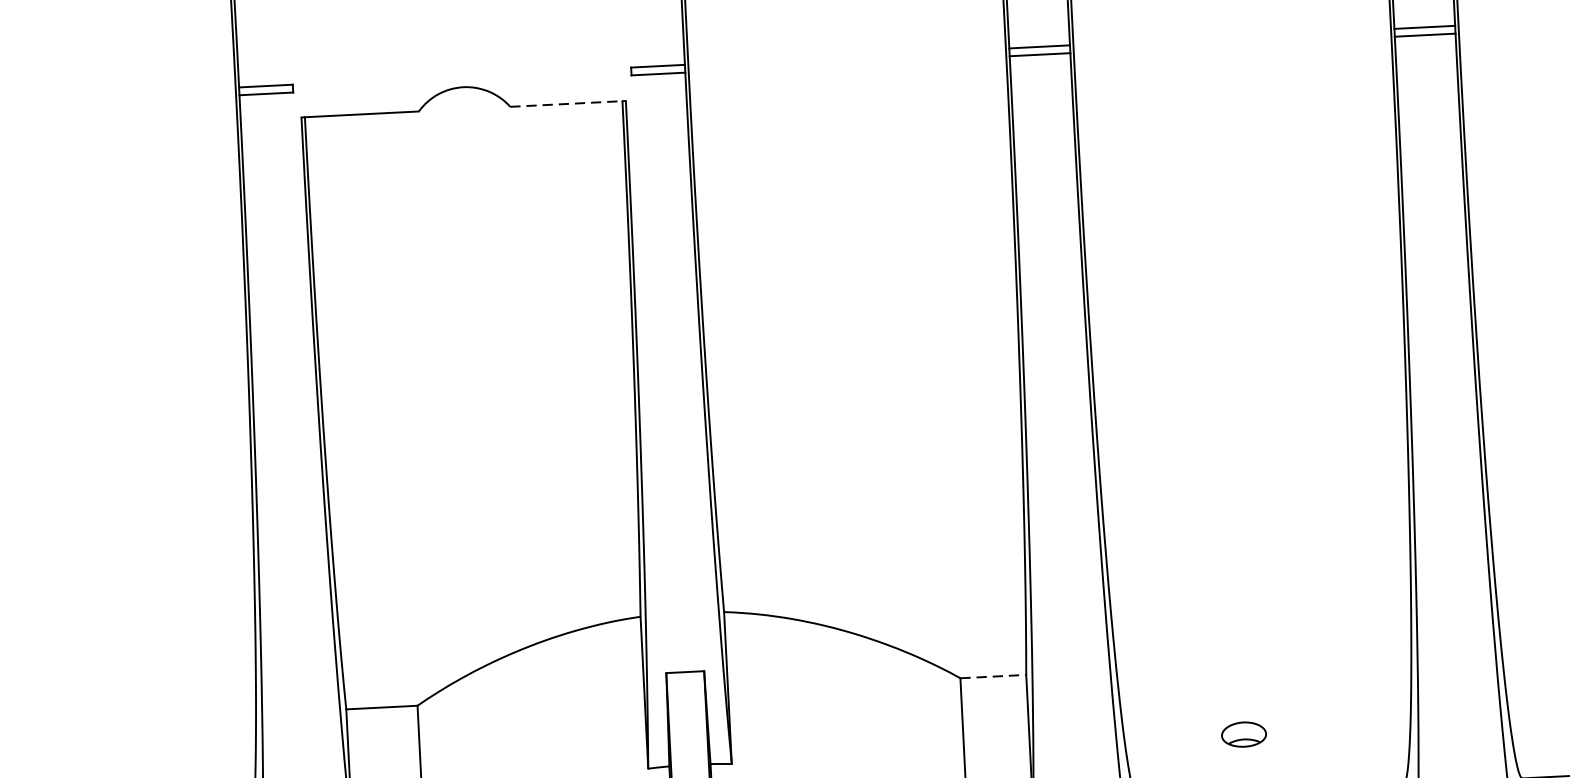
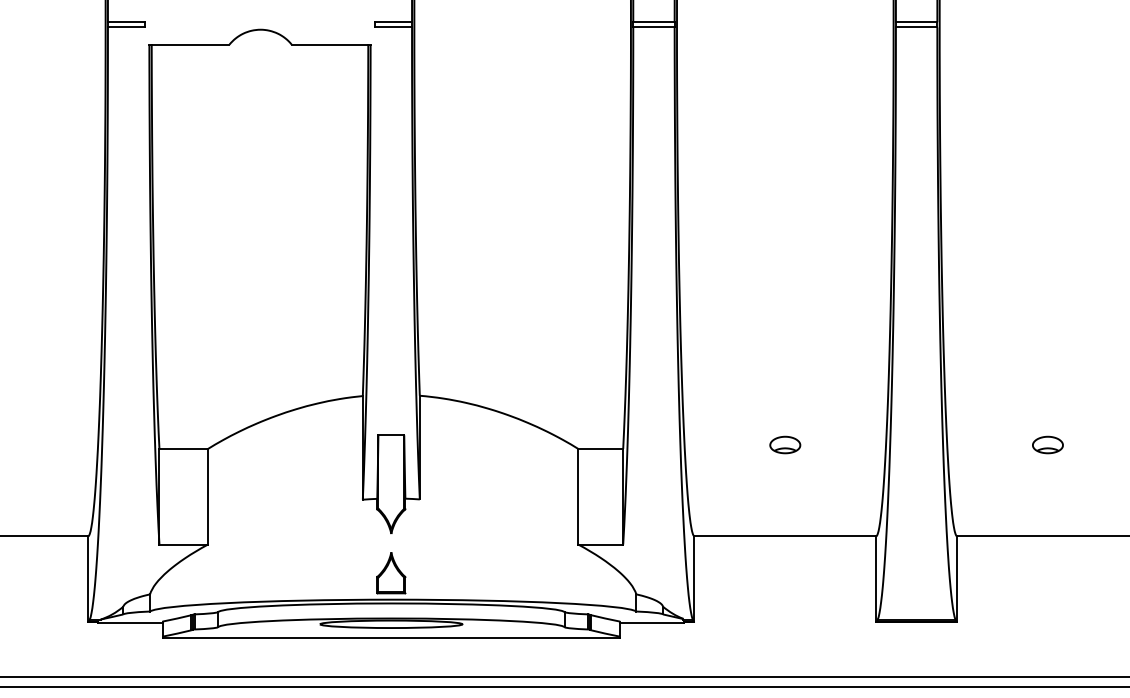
line: (567, 103) -> (330, 44), dashed -> solid
line: (994, 675) -> (601, 448), dashed -> solid
part: (1244, 733) -> (785, 444), moved

